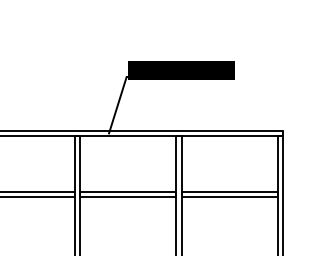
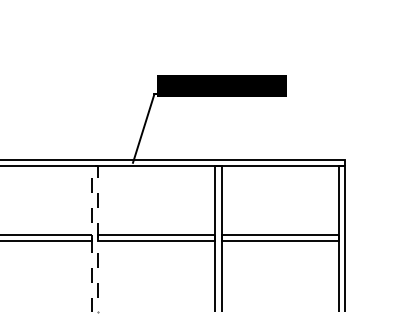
line: (78, 136) -> (95, 166), solid -> dashed

